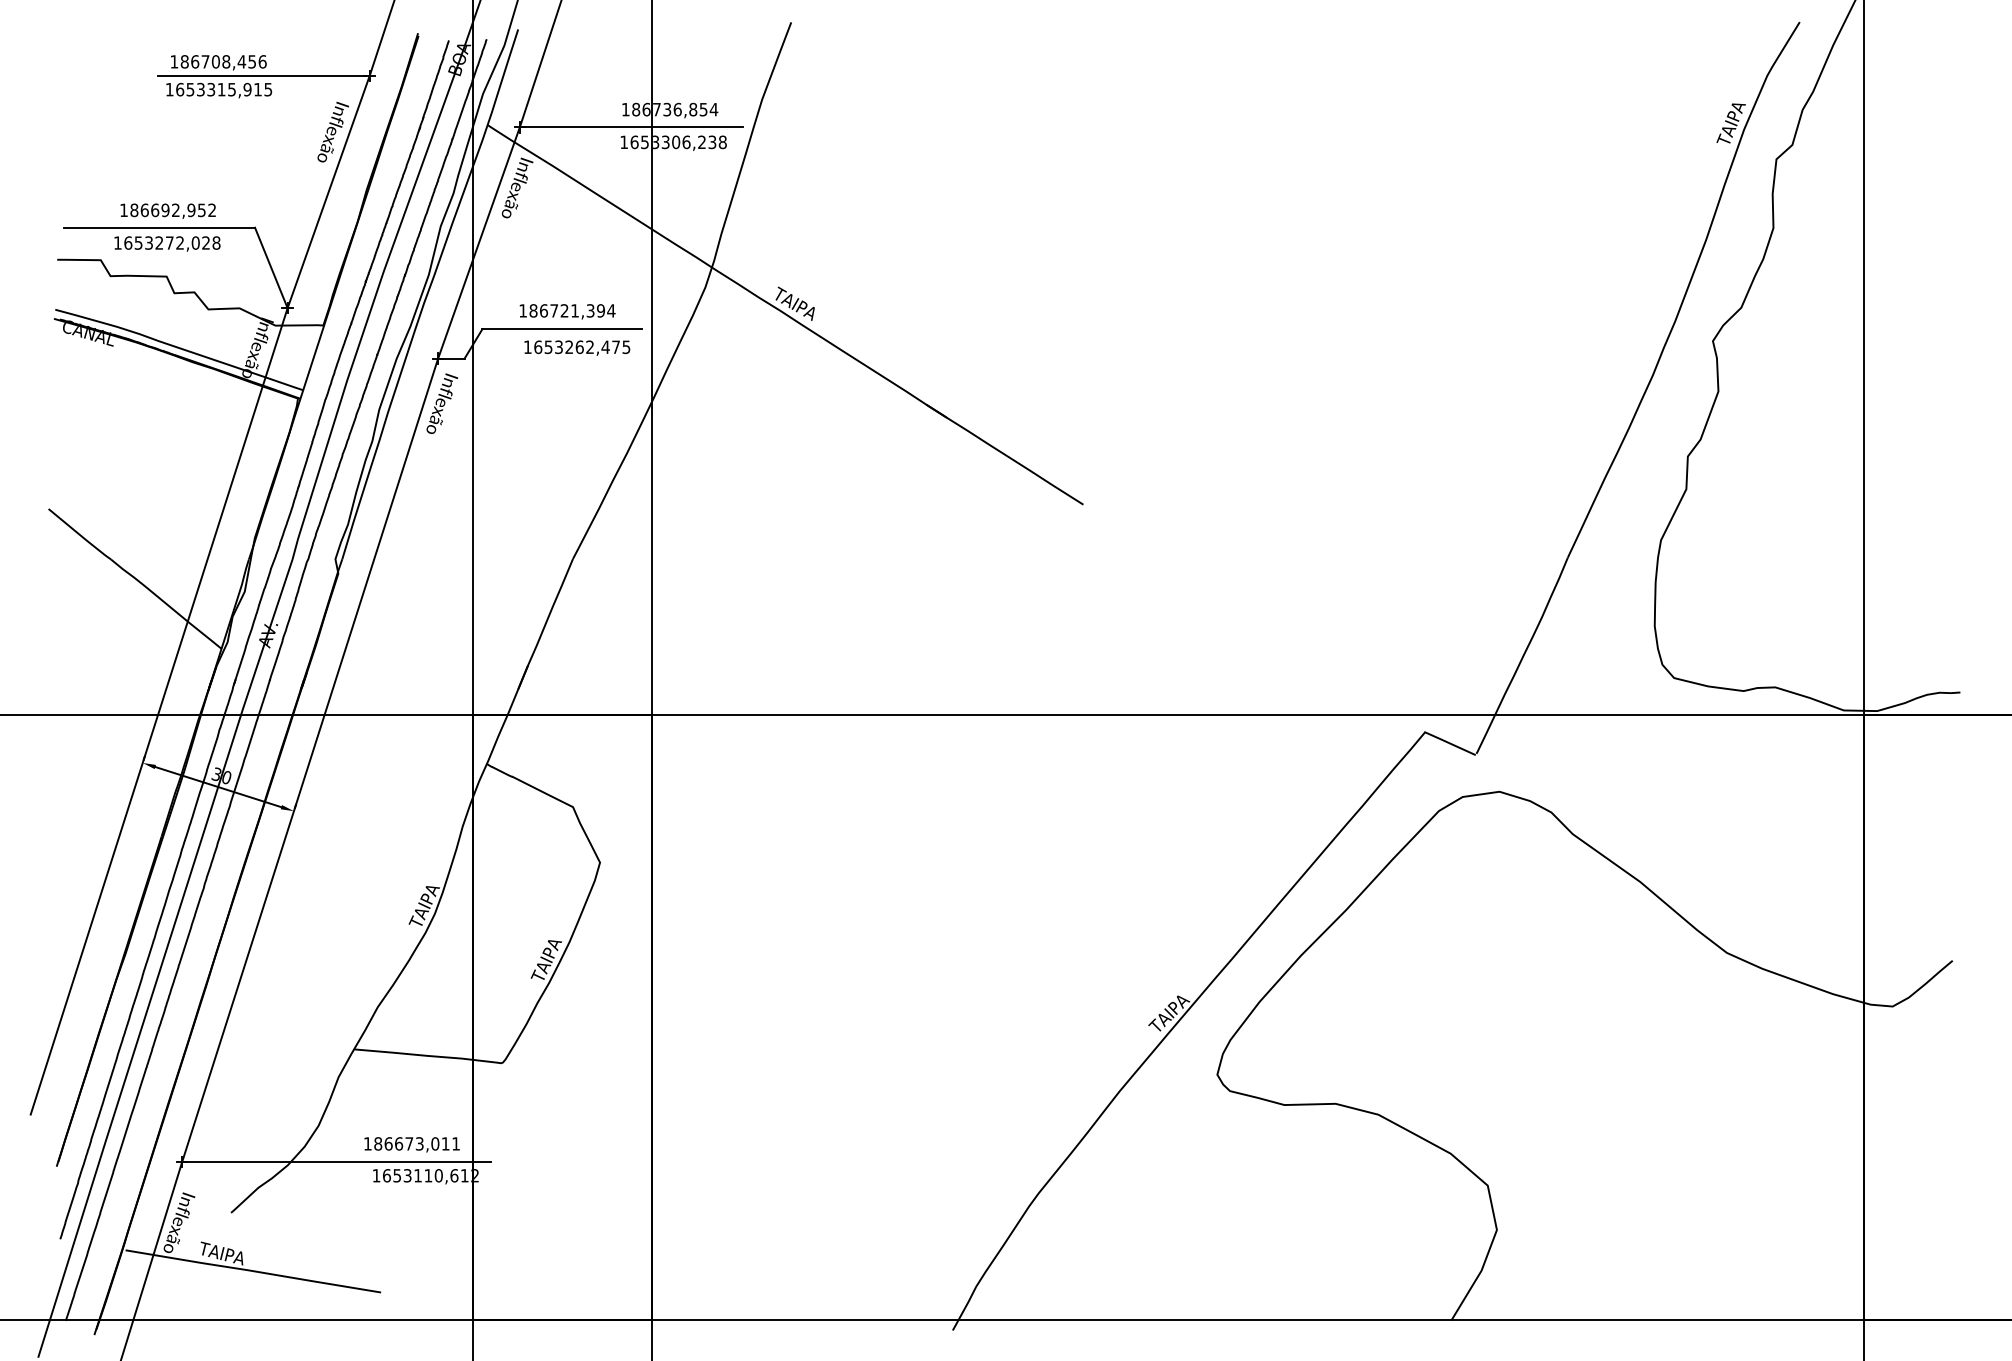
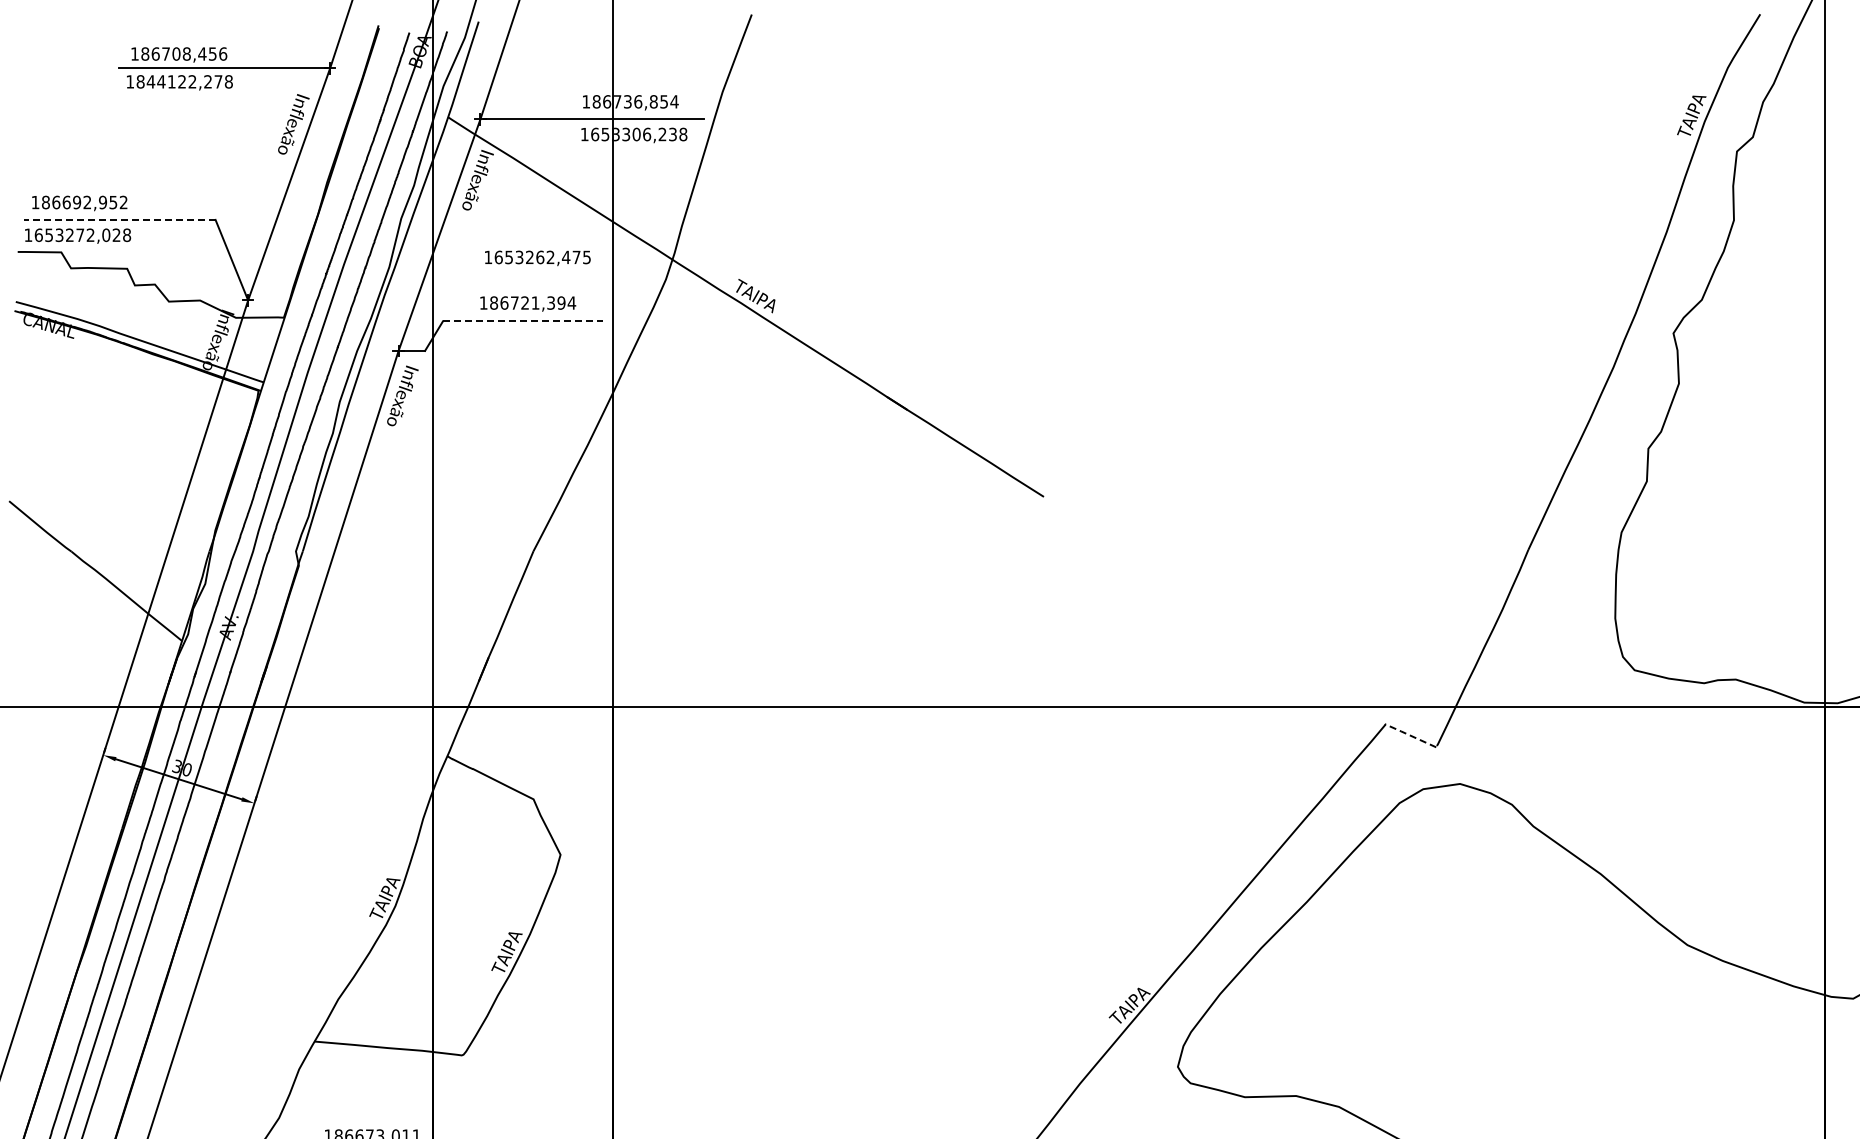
text: (224, 89) -> (185, 81), 1653315,915 -> 1844122,278
text: (167, 210) -> (79, 202), moved
line: (159, 227) -> (120, 219), solid -> dashed
text: (167, 243) -> (78, 235), moved
line: (562, 329) -> (523, 321), solid -> dashed
text: (577, 347) -> (538, 257), moved
line: (1449, 743) -> (1410, 735), solid -> dashed

